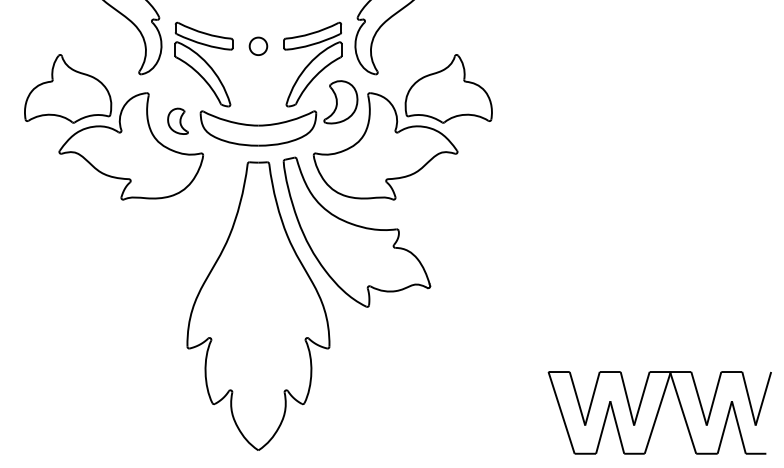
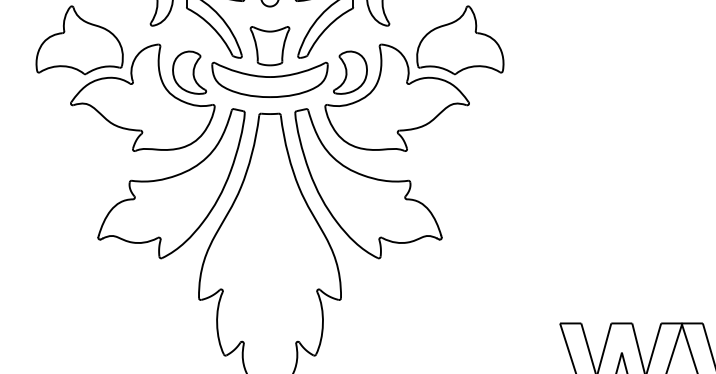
part: (258, 94) -> (270, 45), added
part: (340, 102) -> (350, 72), moved
part: (177, 121) -> (189, 72), size x1.67
part: (159, 231) -> (171, 182), added

